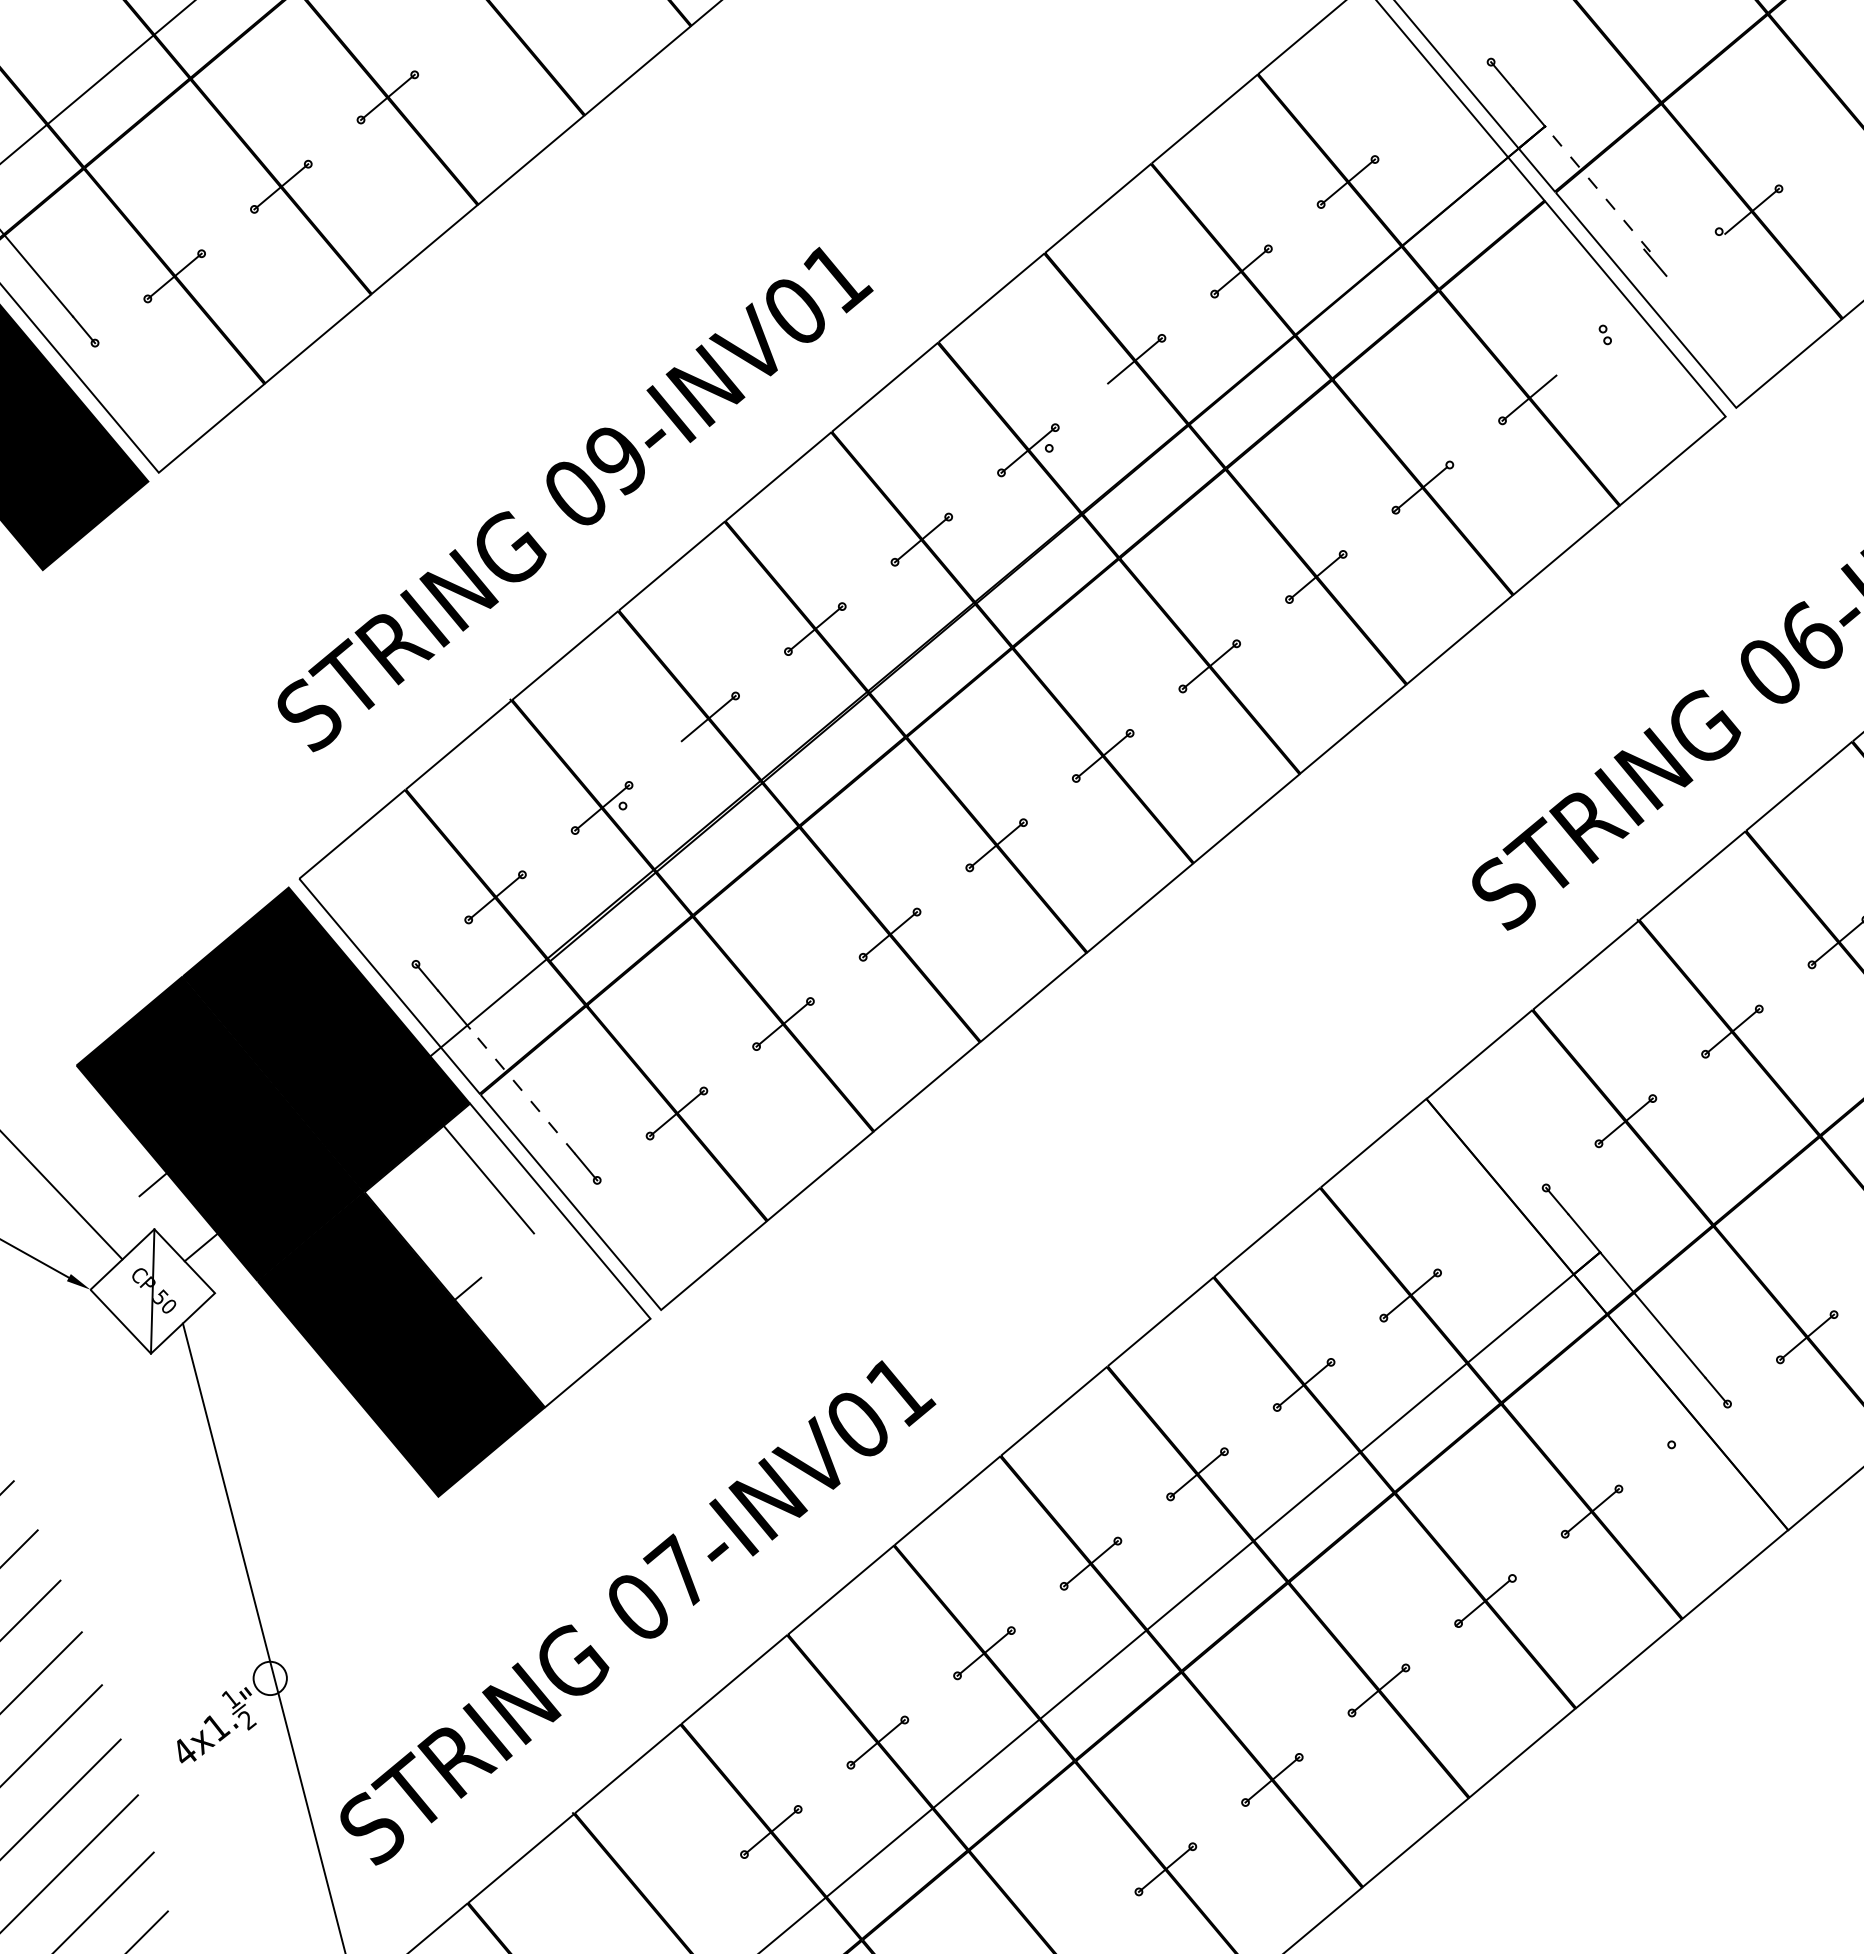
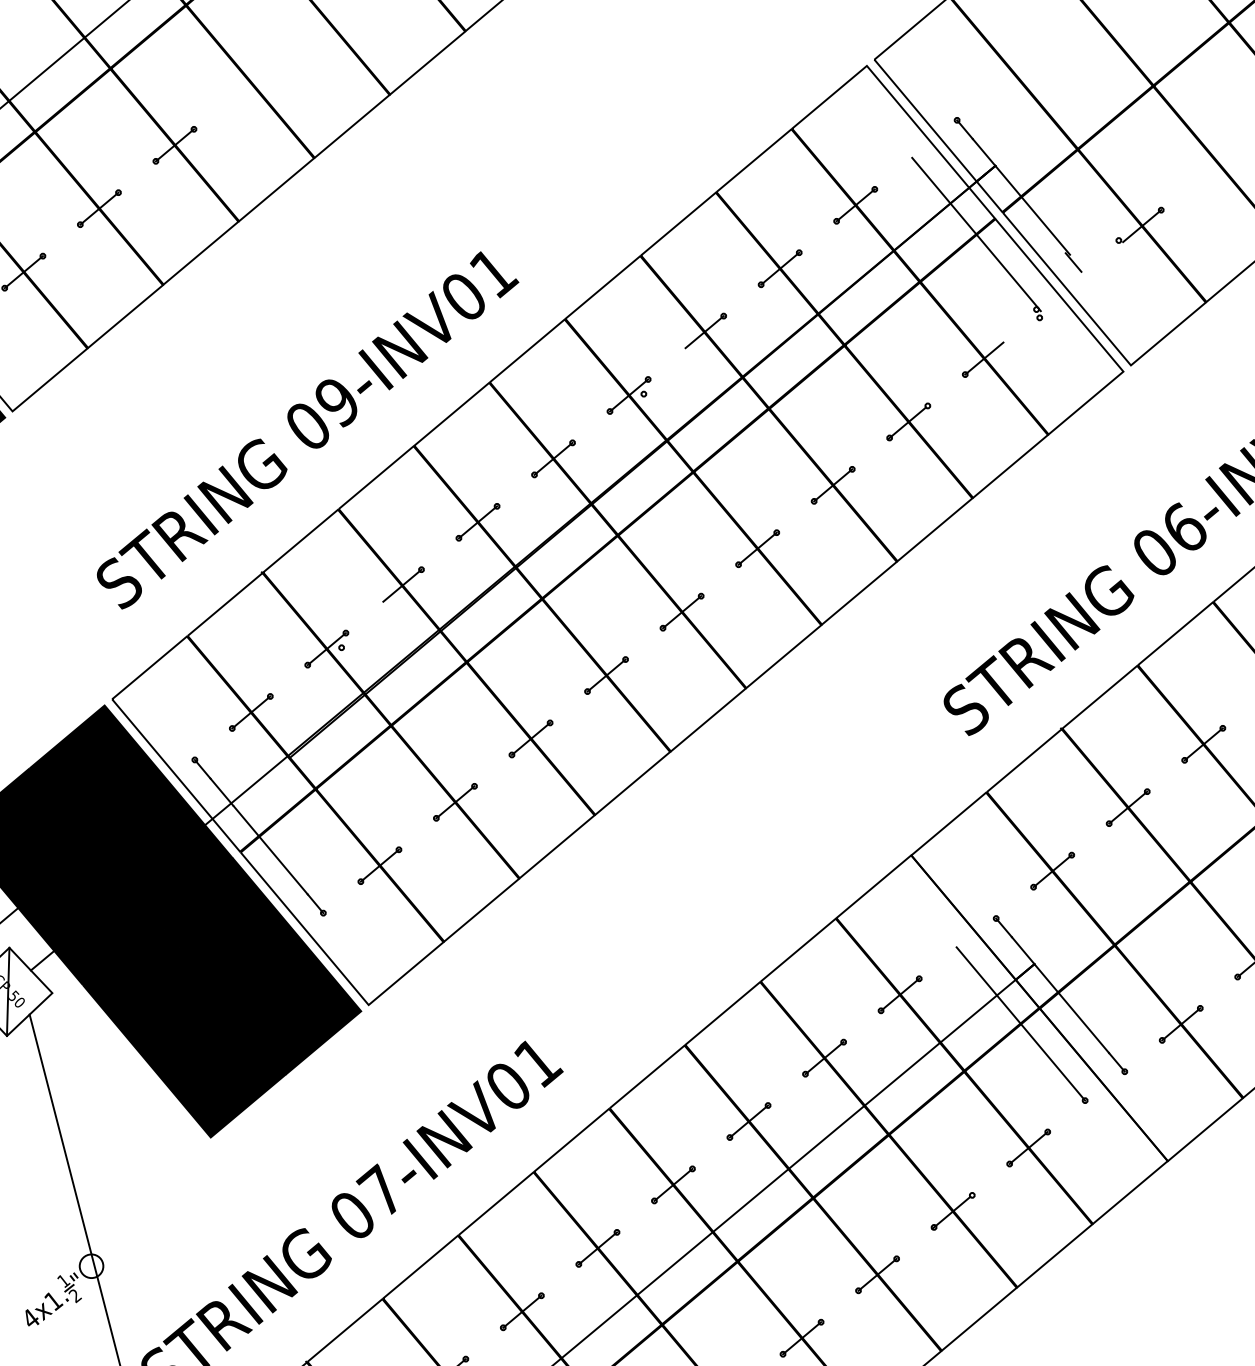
line: (1597, 189) -> (1032, 210), dashed -> solid
line: (1518, 223) -> (976, 234), added
line: (522, 1091) -> (270, 850), dashed -> solid
fill: (507, 1255) -> (259, 966), added
line: (1580, 1336) -> (1020, 1023), added

